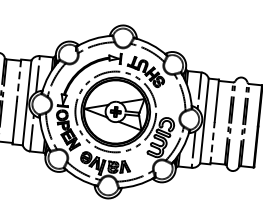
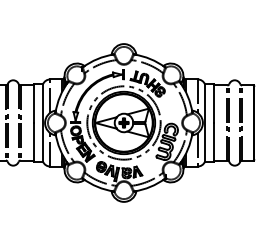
line: (18, 81) -> (33, 104), dashed -> solid
line: (212, 142) -> (214, 141), dashed -> solid

